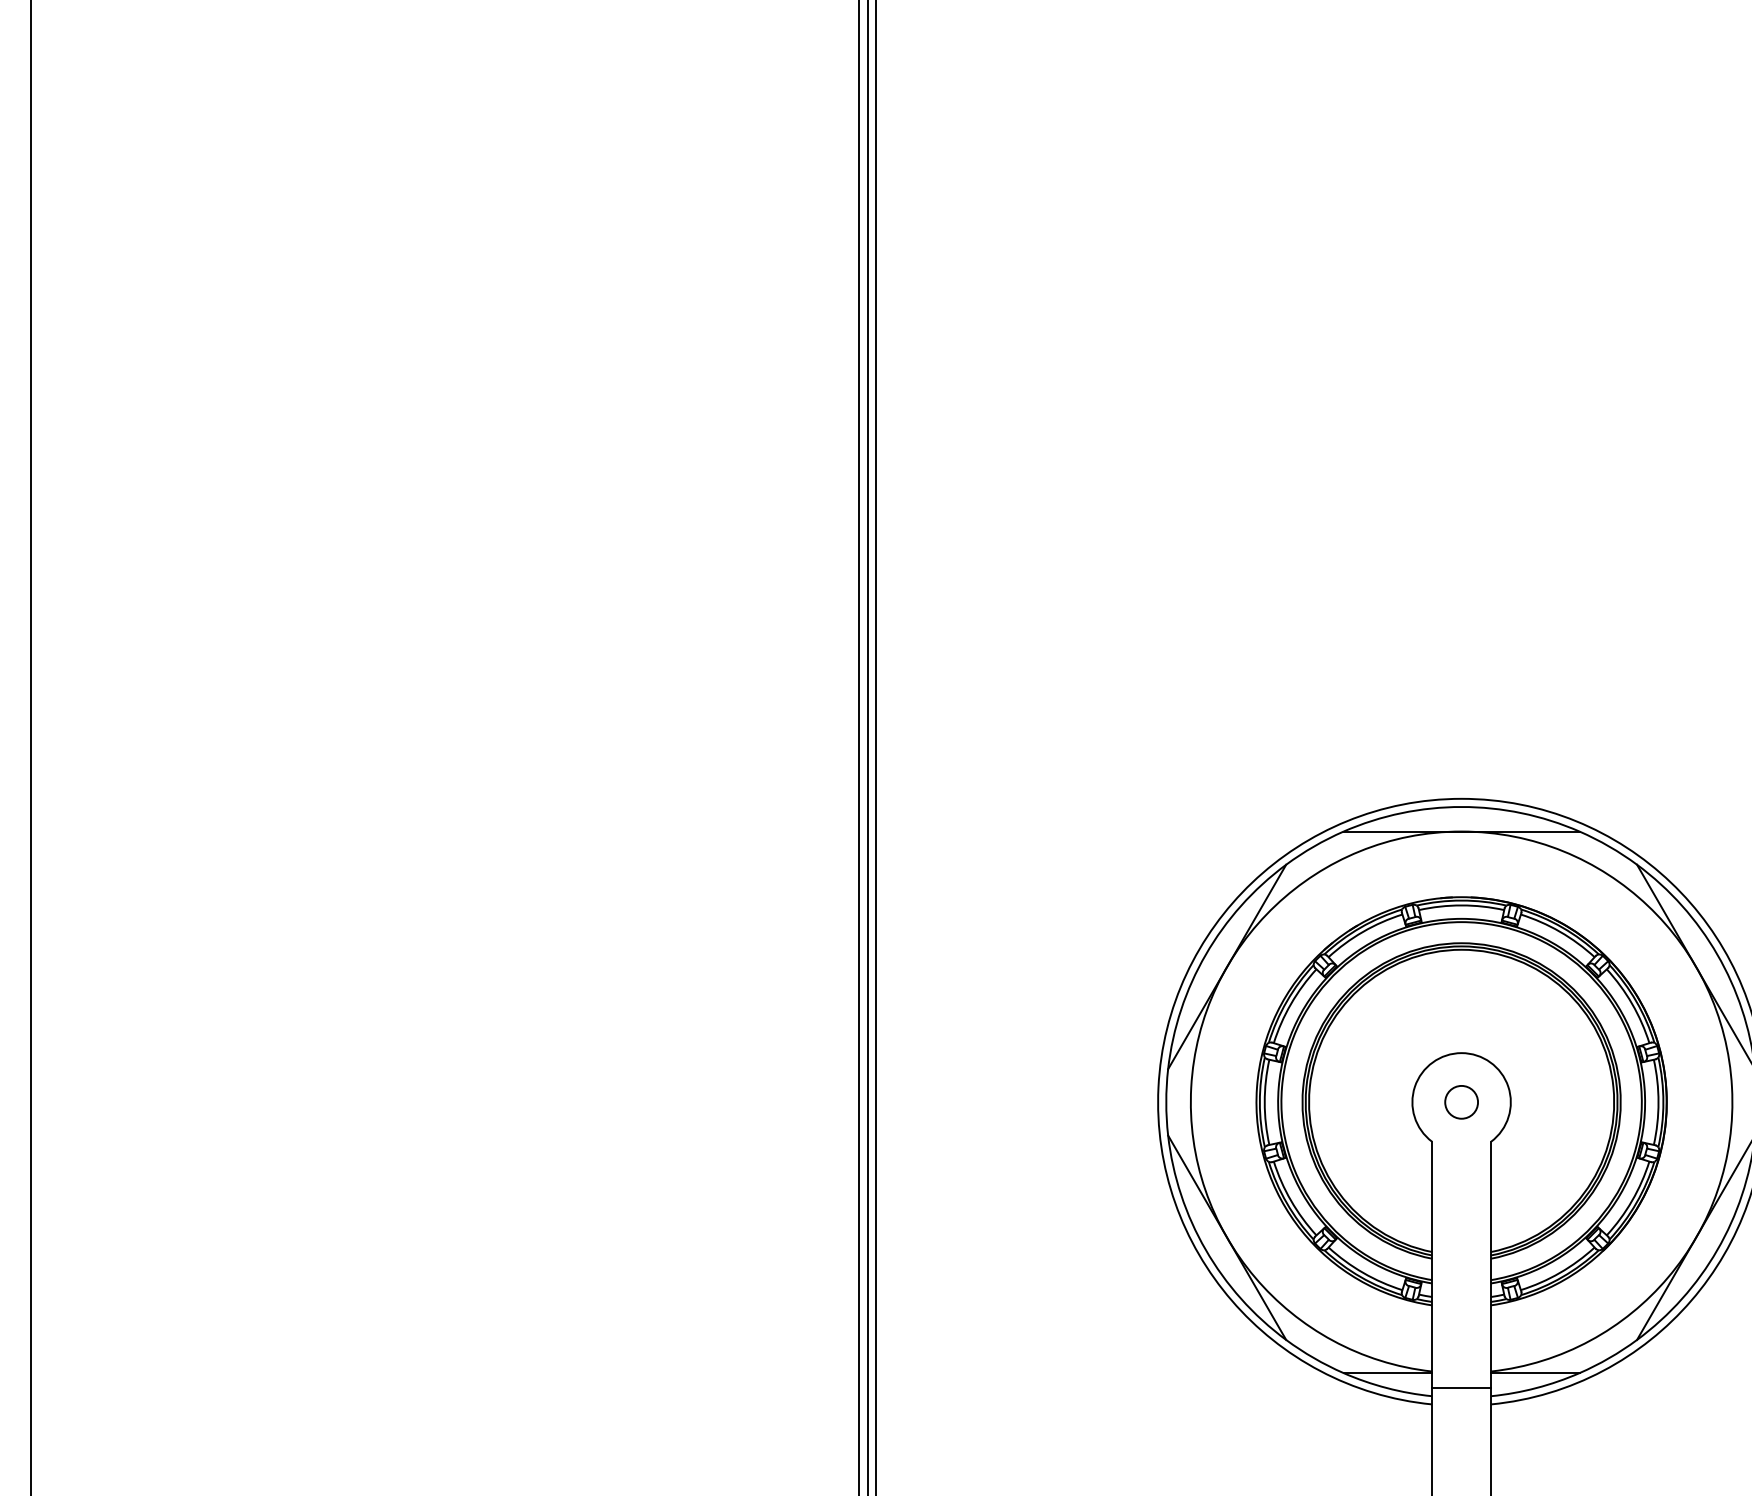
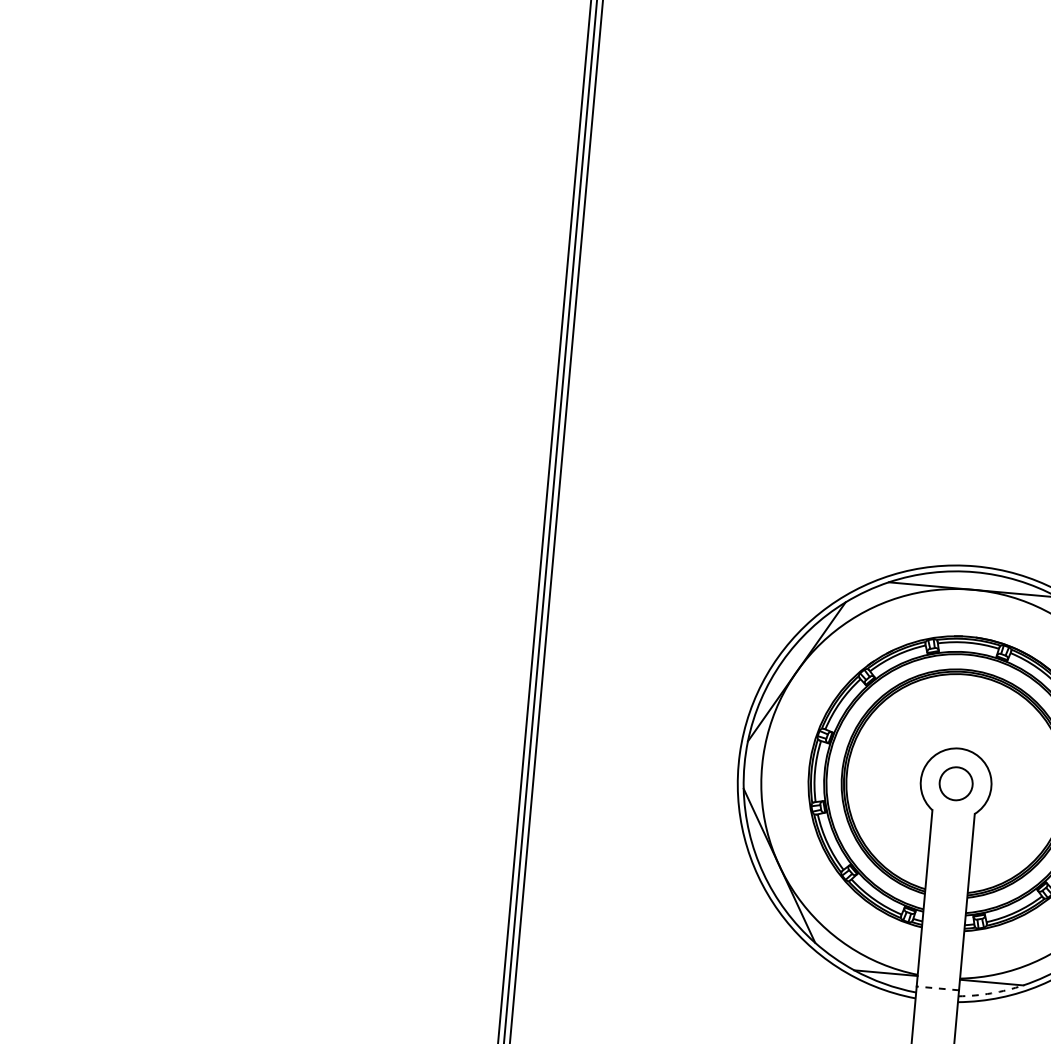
circle: (1461, 1102) -> (956, 783), size x1.4
line: (1461, 1387) -> (937, 988), solid -> dashed
arc: (1536, 1388) -> (991, 993), solid -> dashed

